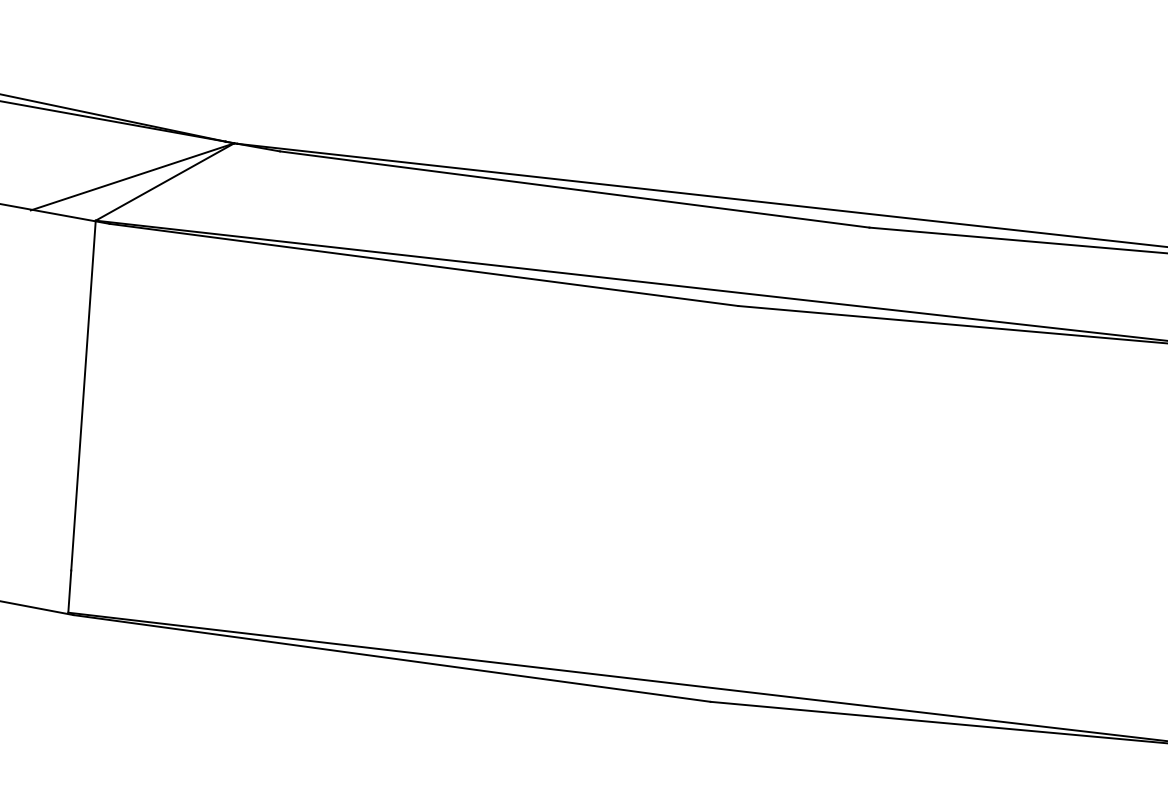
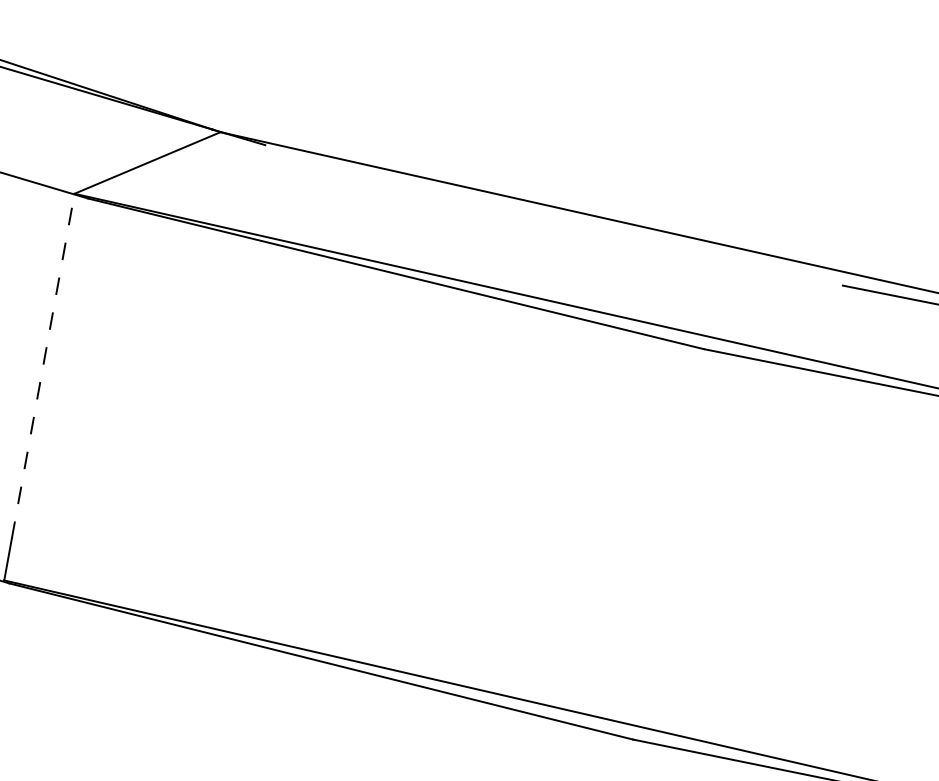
line: (132, 176) -> (115, 153), removed
line: (574, 189) -> (553, 215), removed
line: (83, 395) -> (43, 366), solid -> dashed

